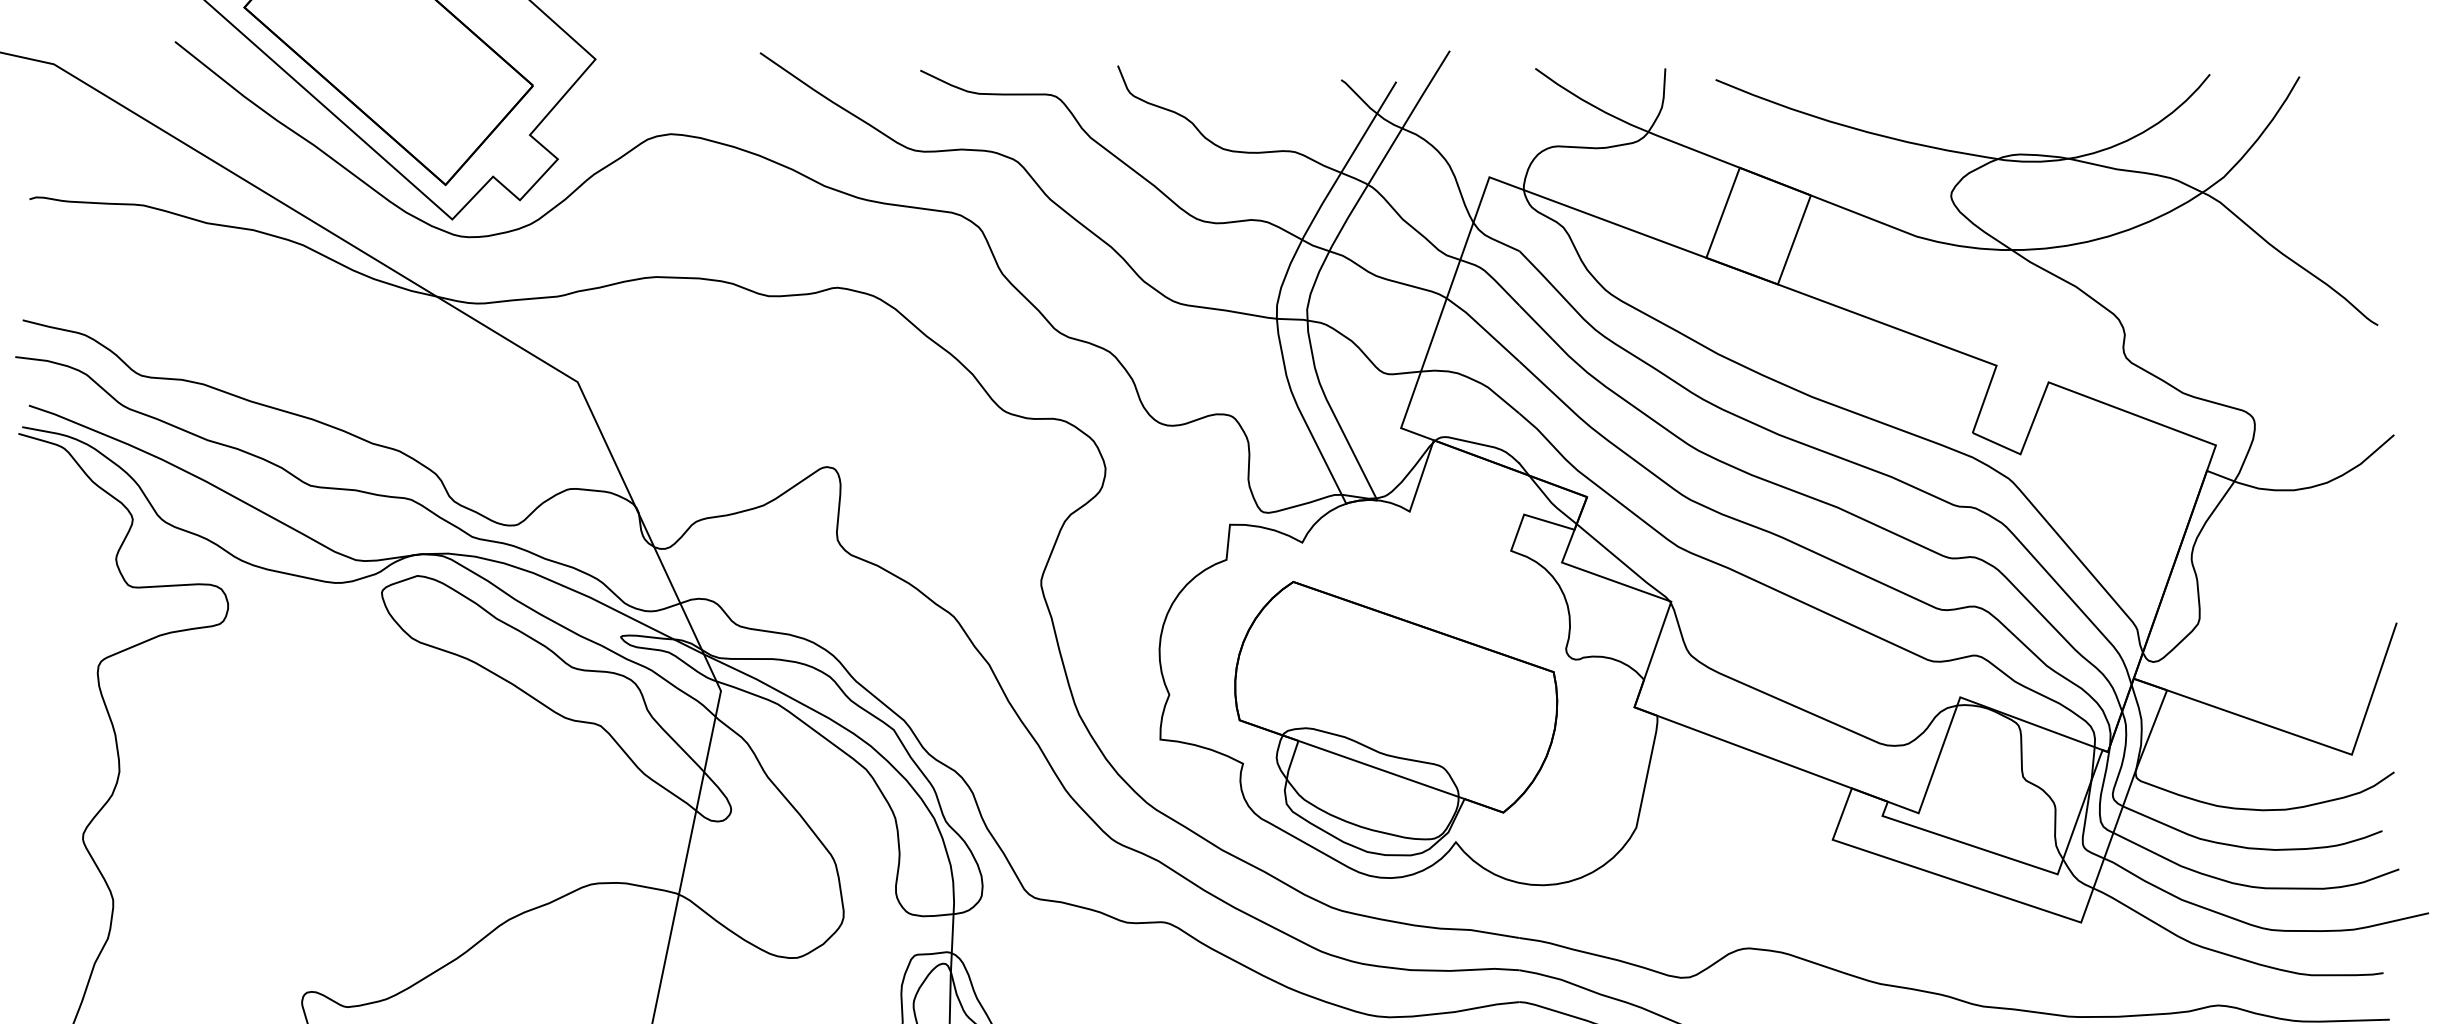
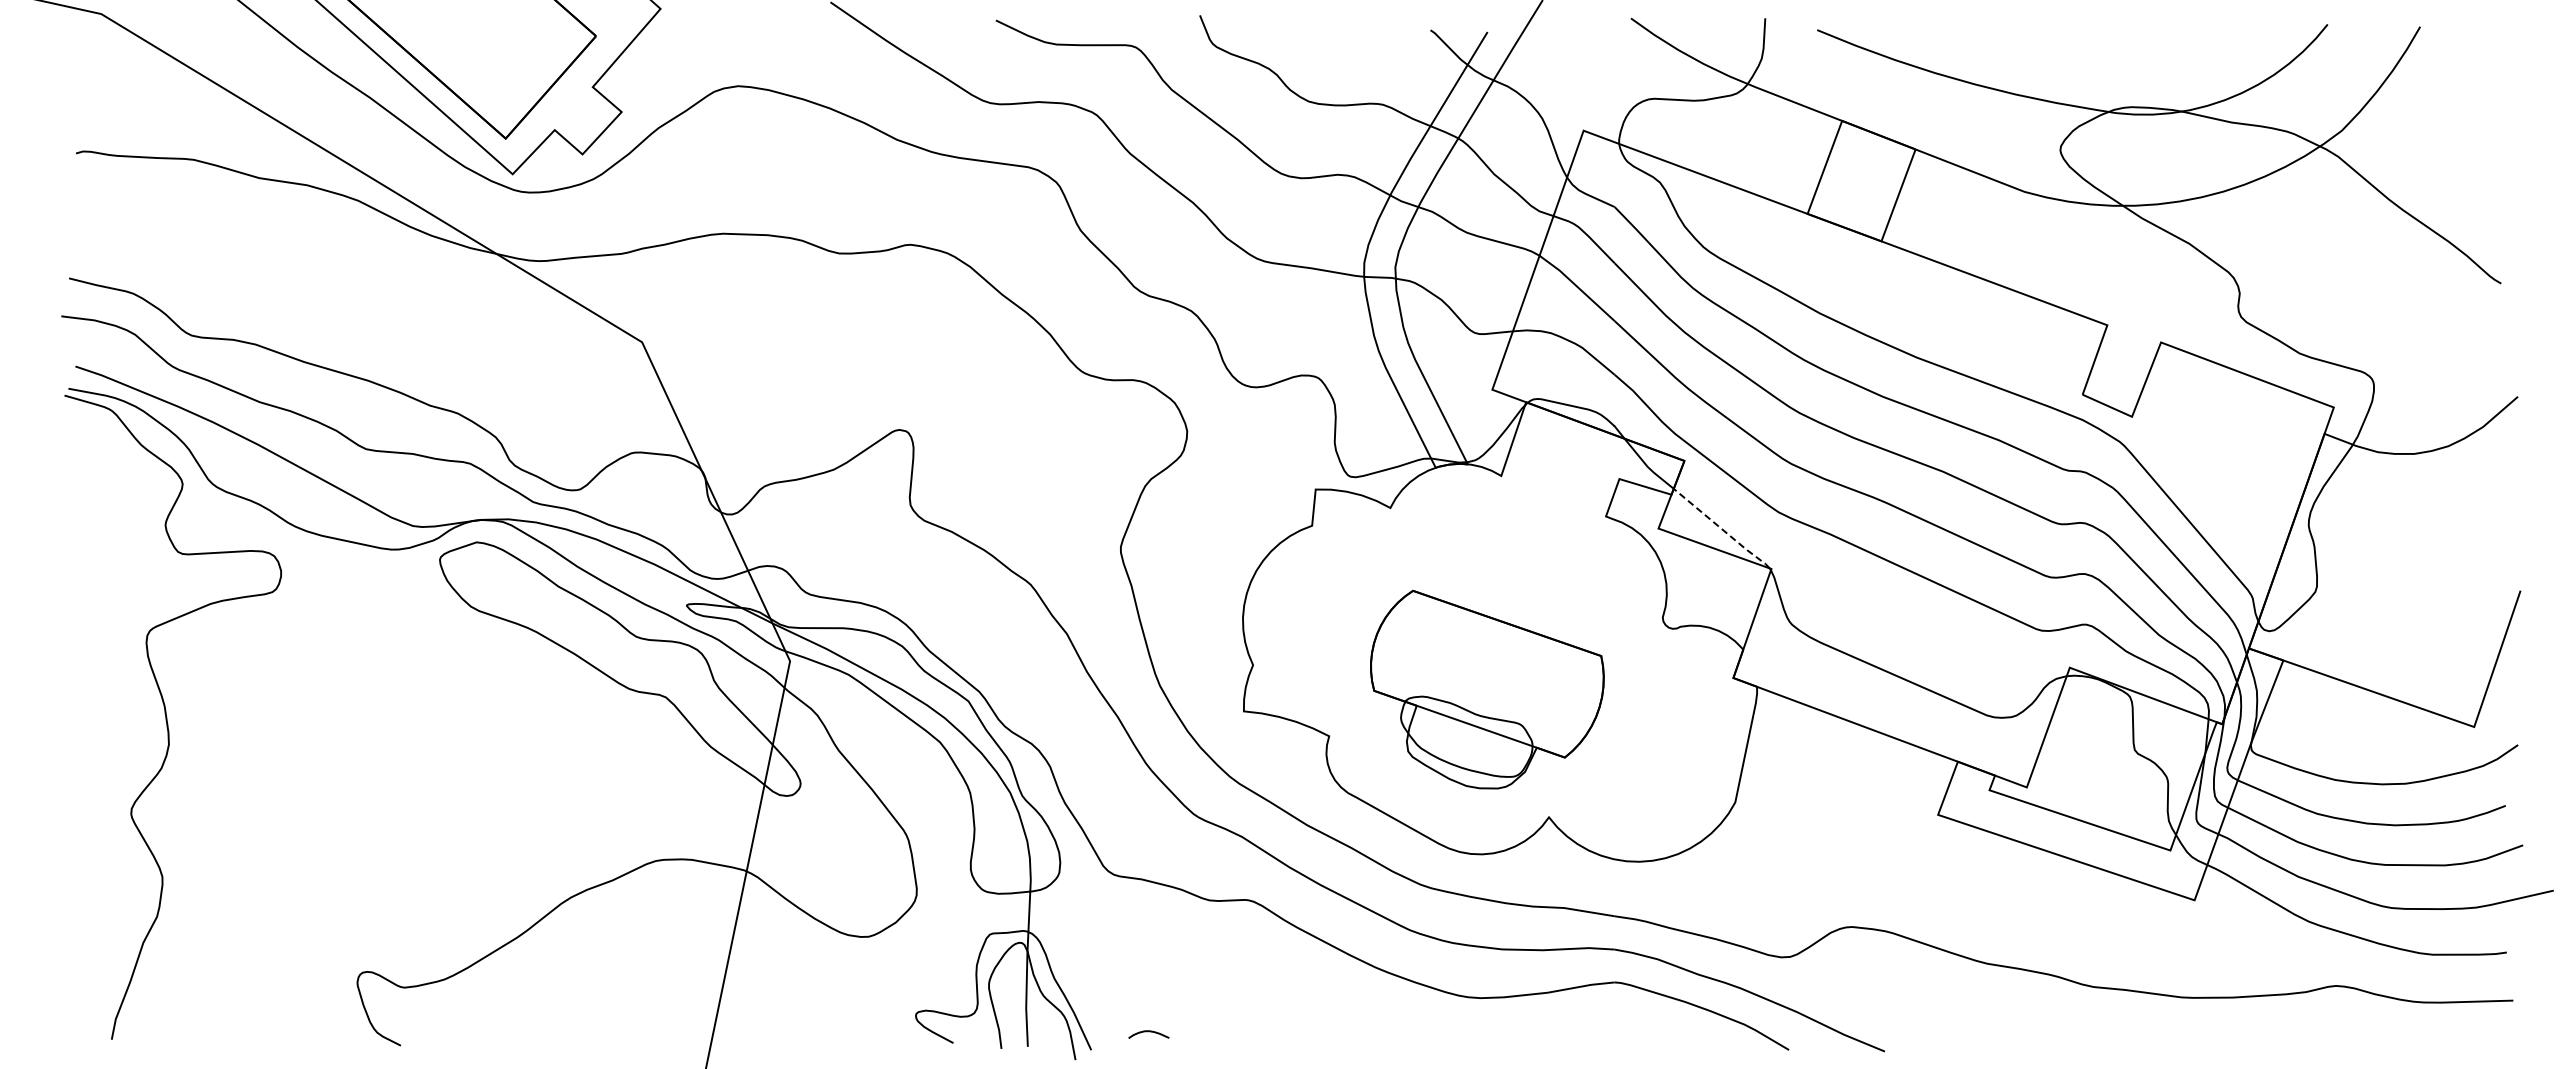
line: (1623, 563) -> (1722, 529), solid -> dashed
part: (1396, 718) -> (1487, 689), size x0.7

